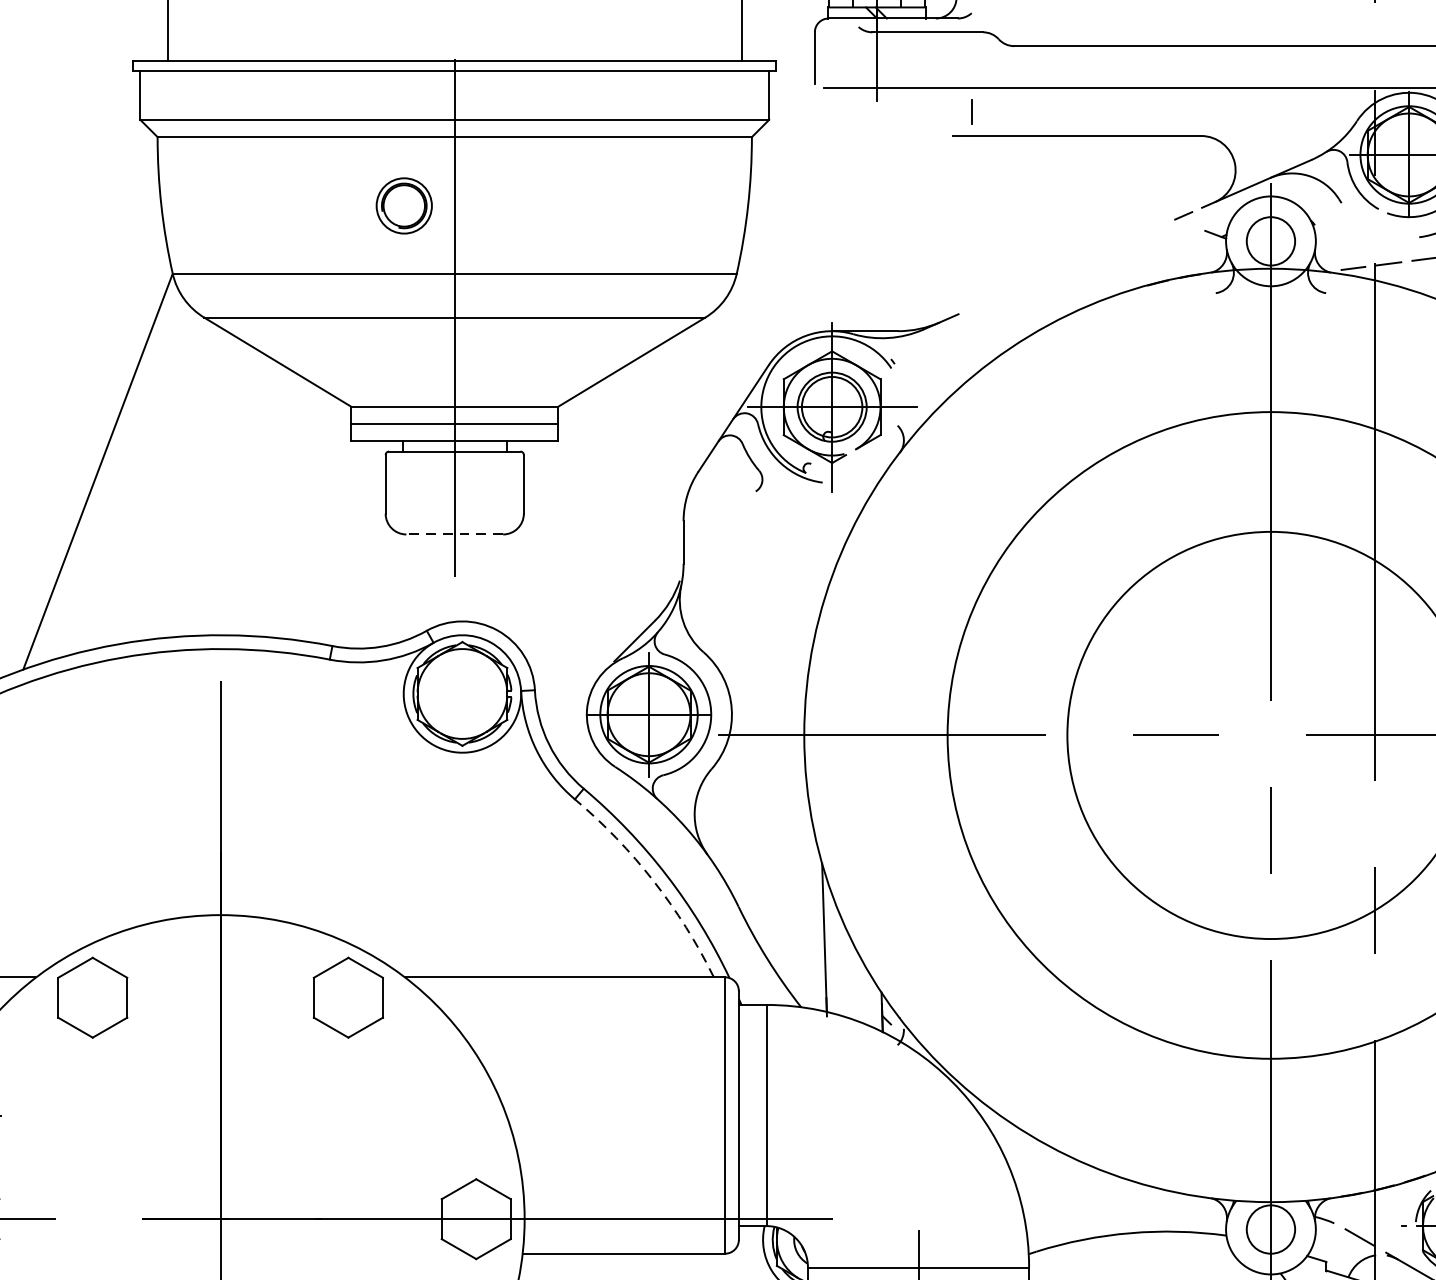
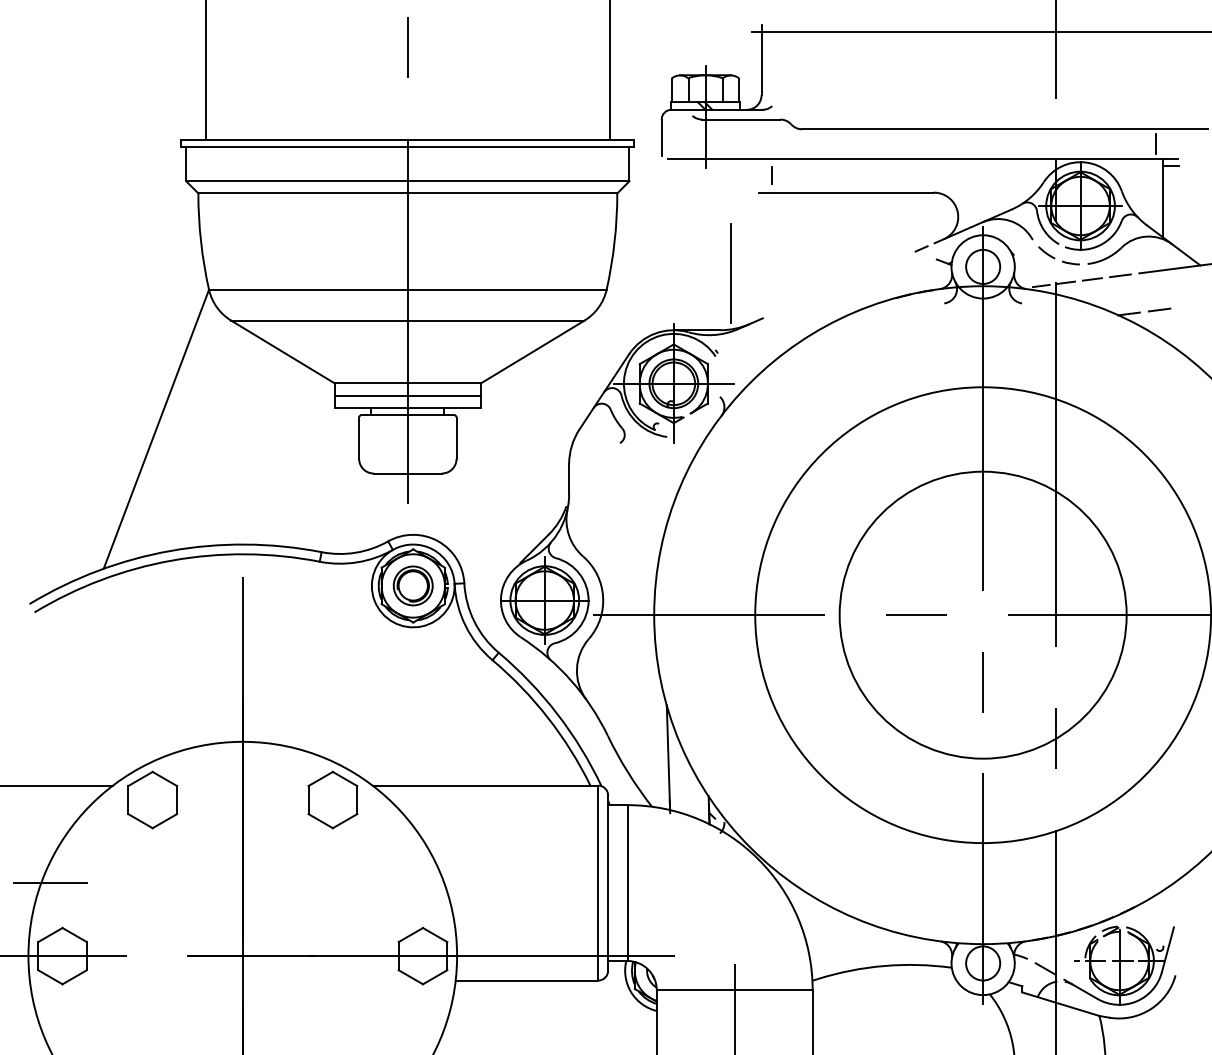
part: (403, 205) -> (412, 585), moved
part: (1377, 225) -> (1058, 255), added
line: (912, 249) -> (730, 272), added
line: (454, 534) -> (407, 473), dashed -> solid
arc: (654, 880) -> (548, 717), dashed -> solid

